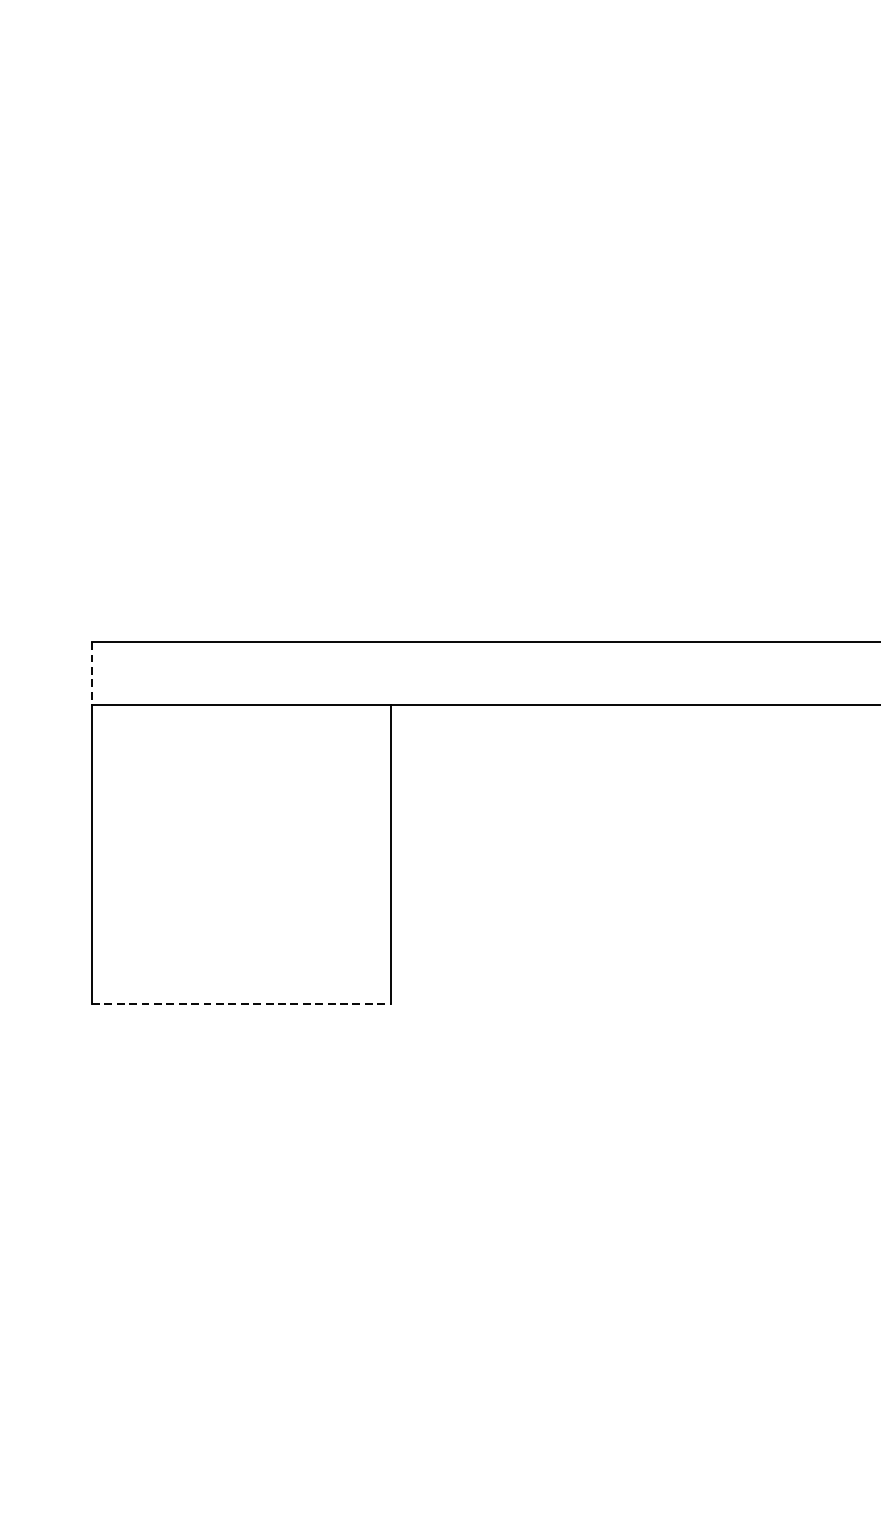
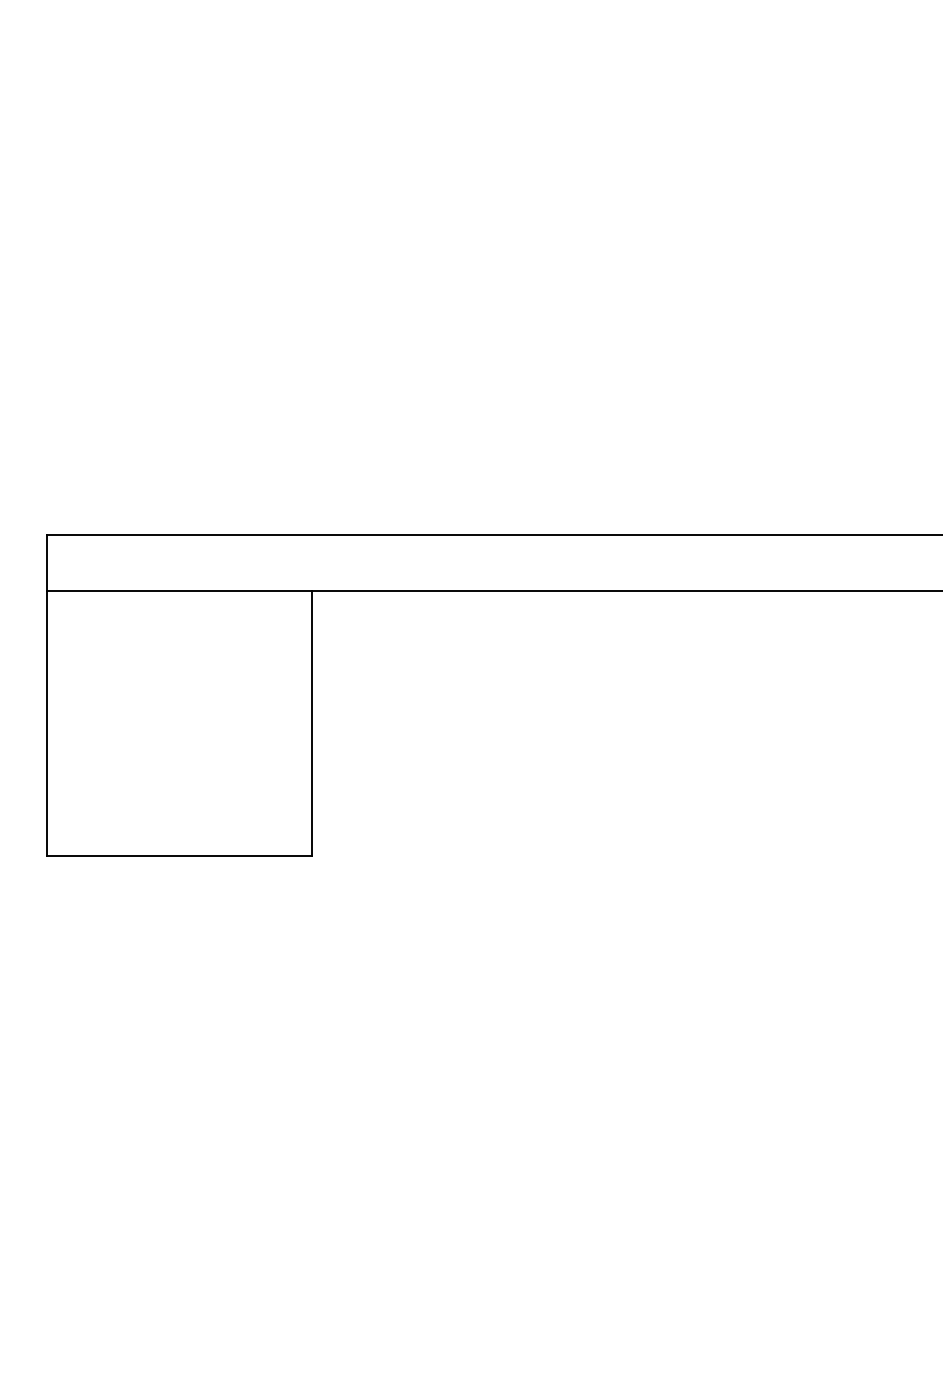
line: (92, 674) -> (47, 563), dashed -> solid
line: (242, 1003) -> (180, 855), dashed -> solid

